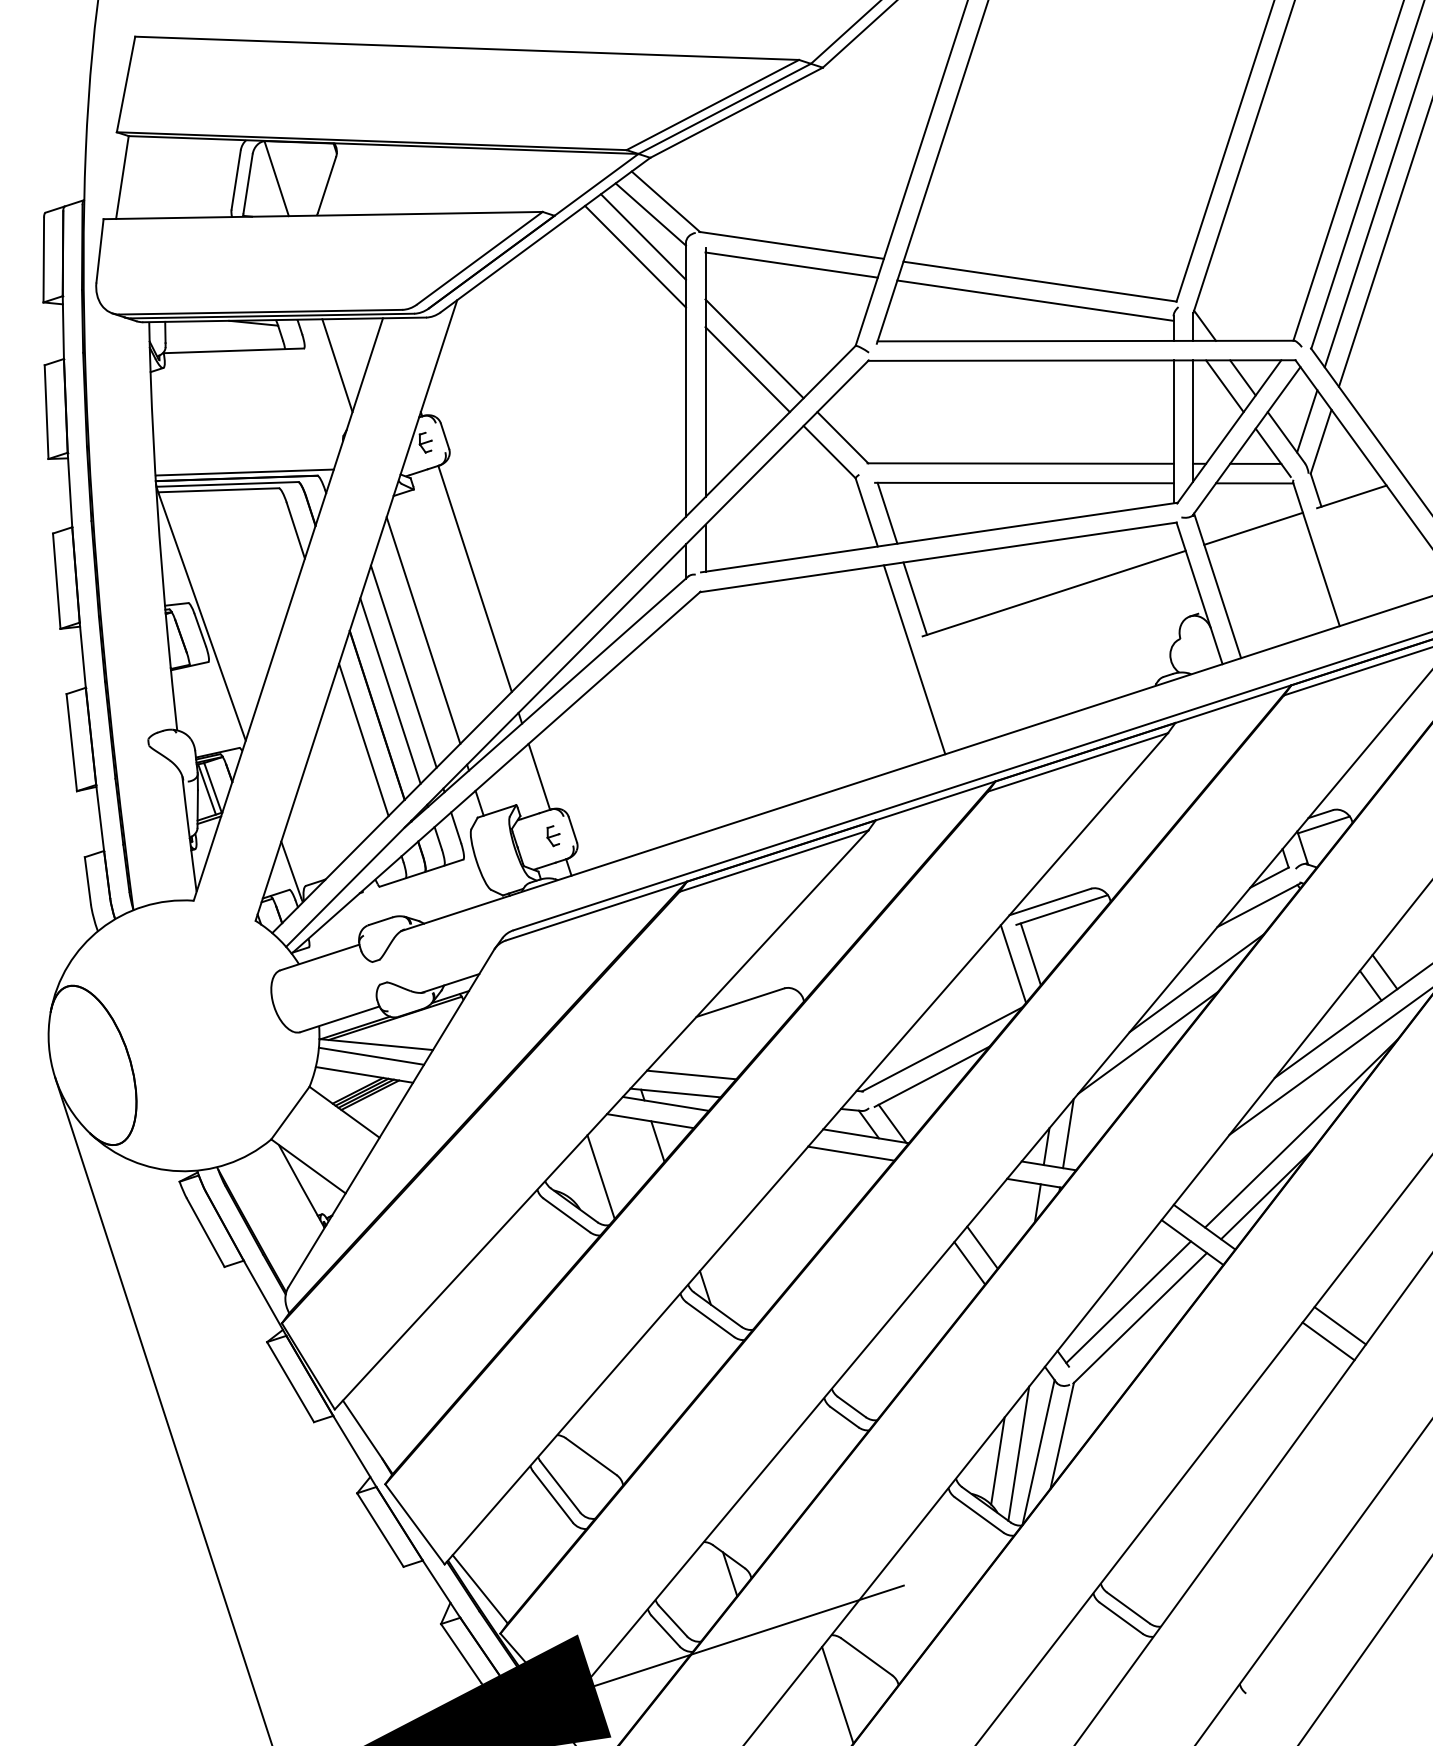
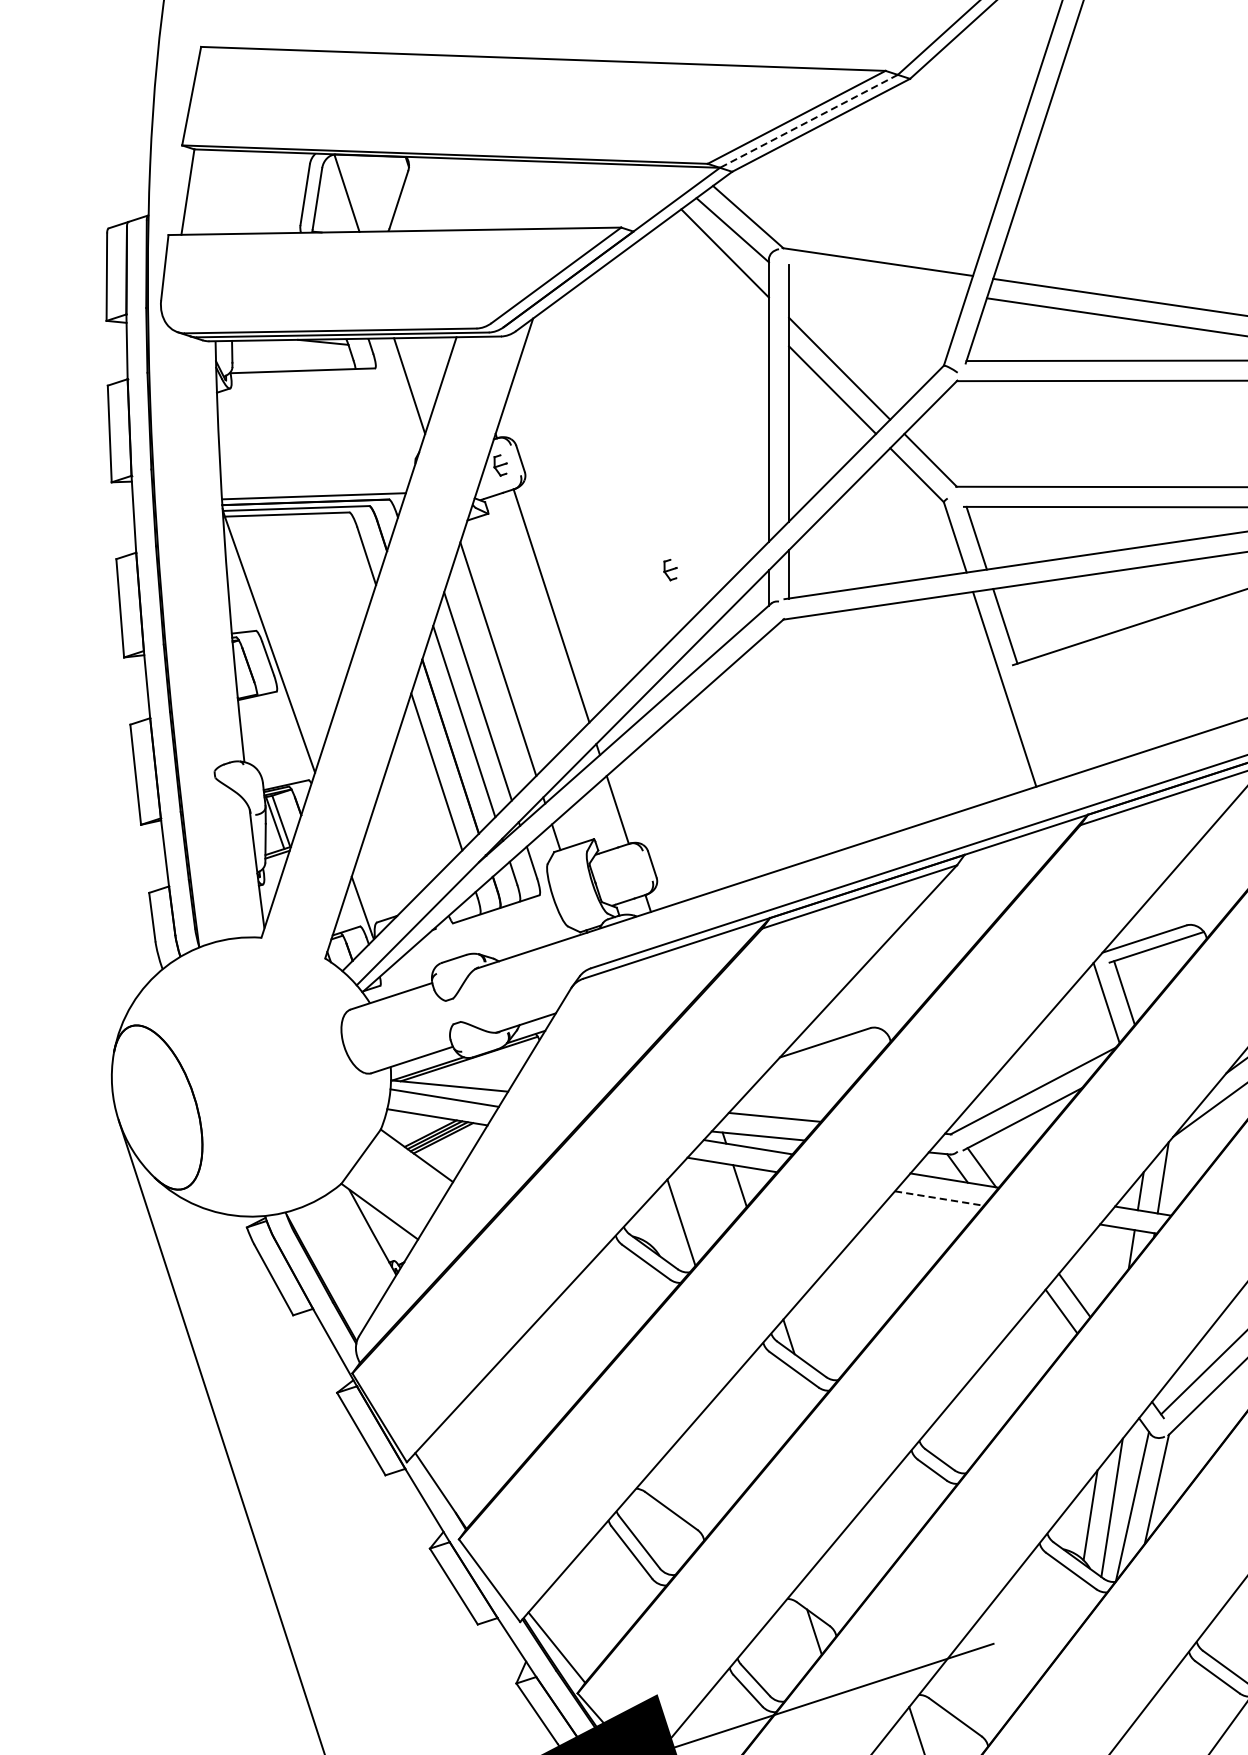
line: (724, 109) -> (808, 121), solid -> dashed
line: (635, 256) -> (716, 273), removed
line: (791, 264) -> (877, 281), removed
part: (553, 836) -> (670, 570), moved
line: (851, 1153) -> (939, 1198), solid -> dashed

